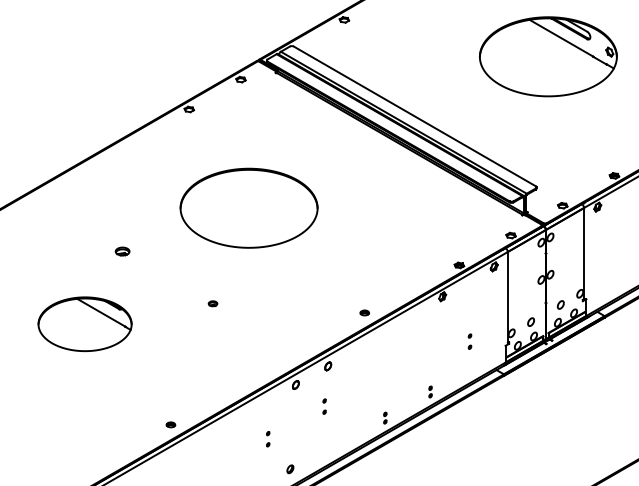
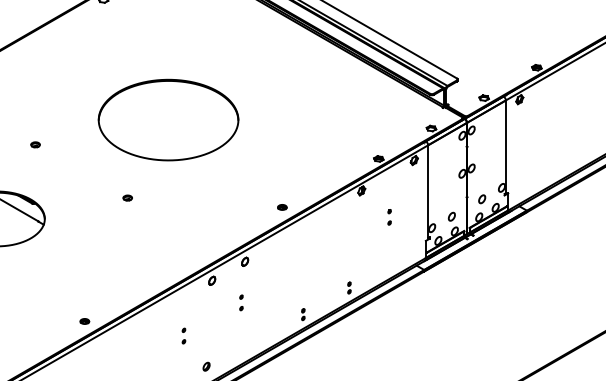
part: (248, 207) -> (167, 119), moved
part: (122, 251) -> (35, 144), size x0.62
part: (469, 341) -> (389, 217), moved

